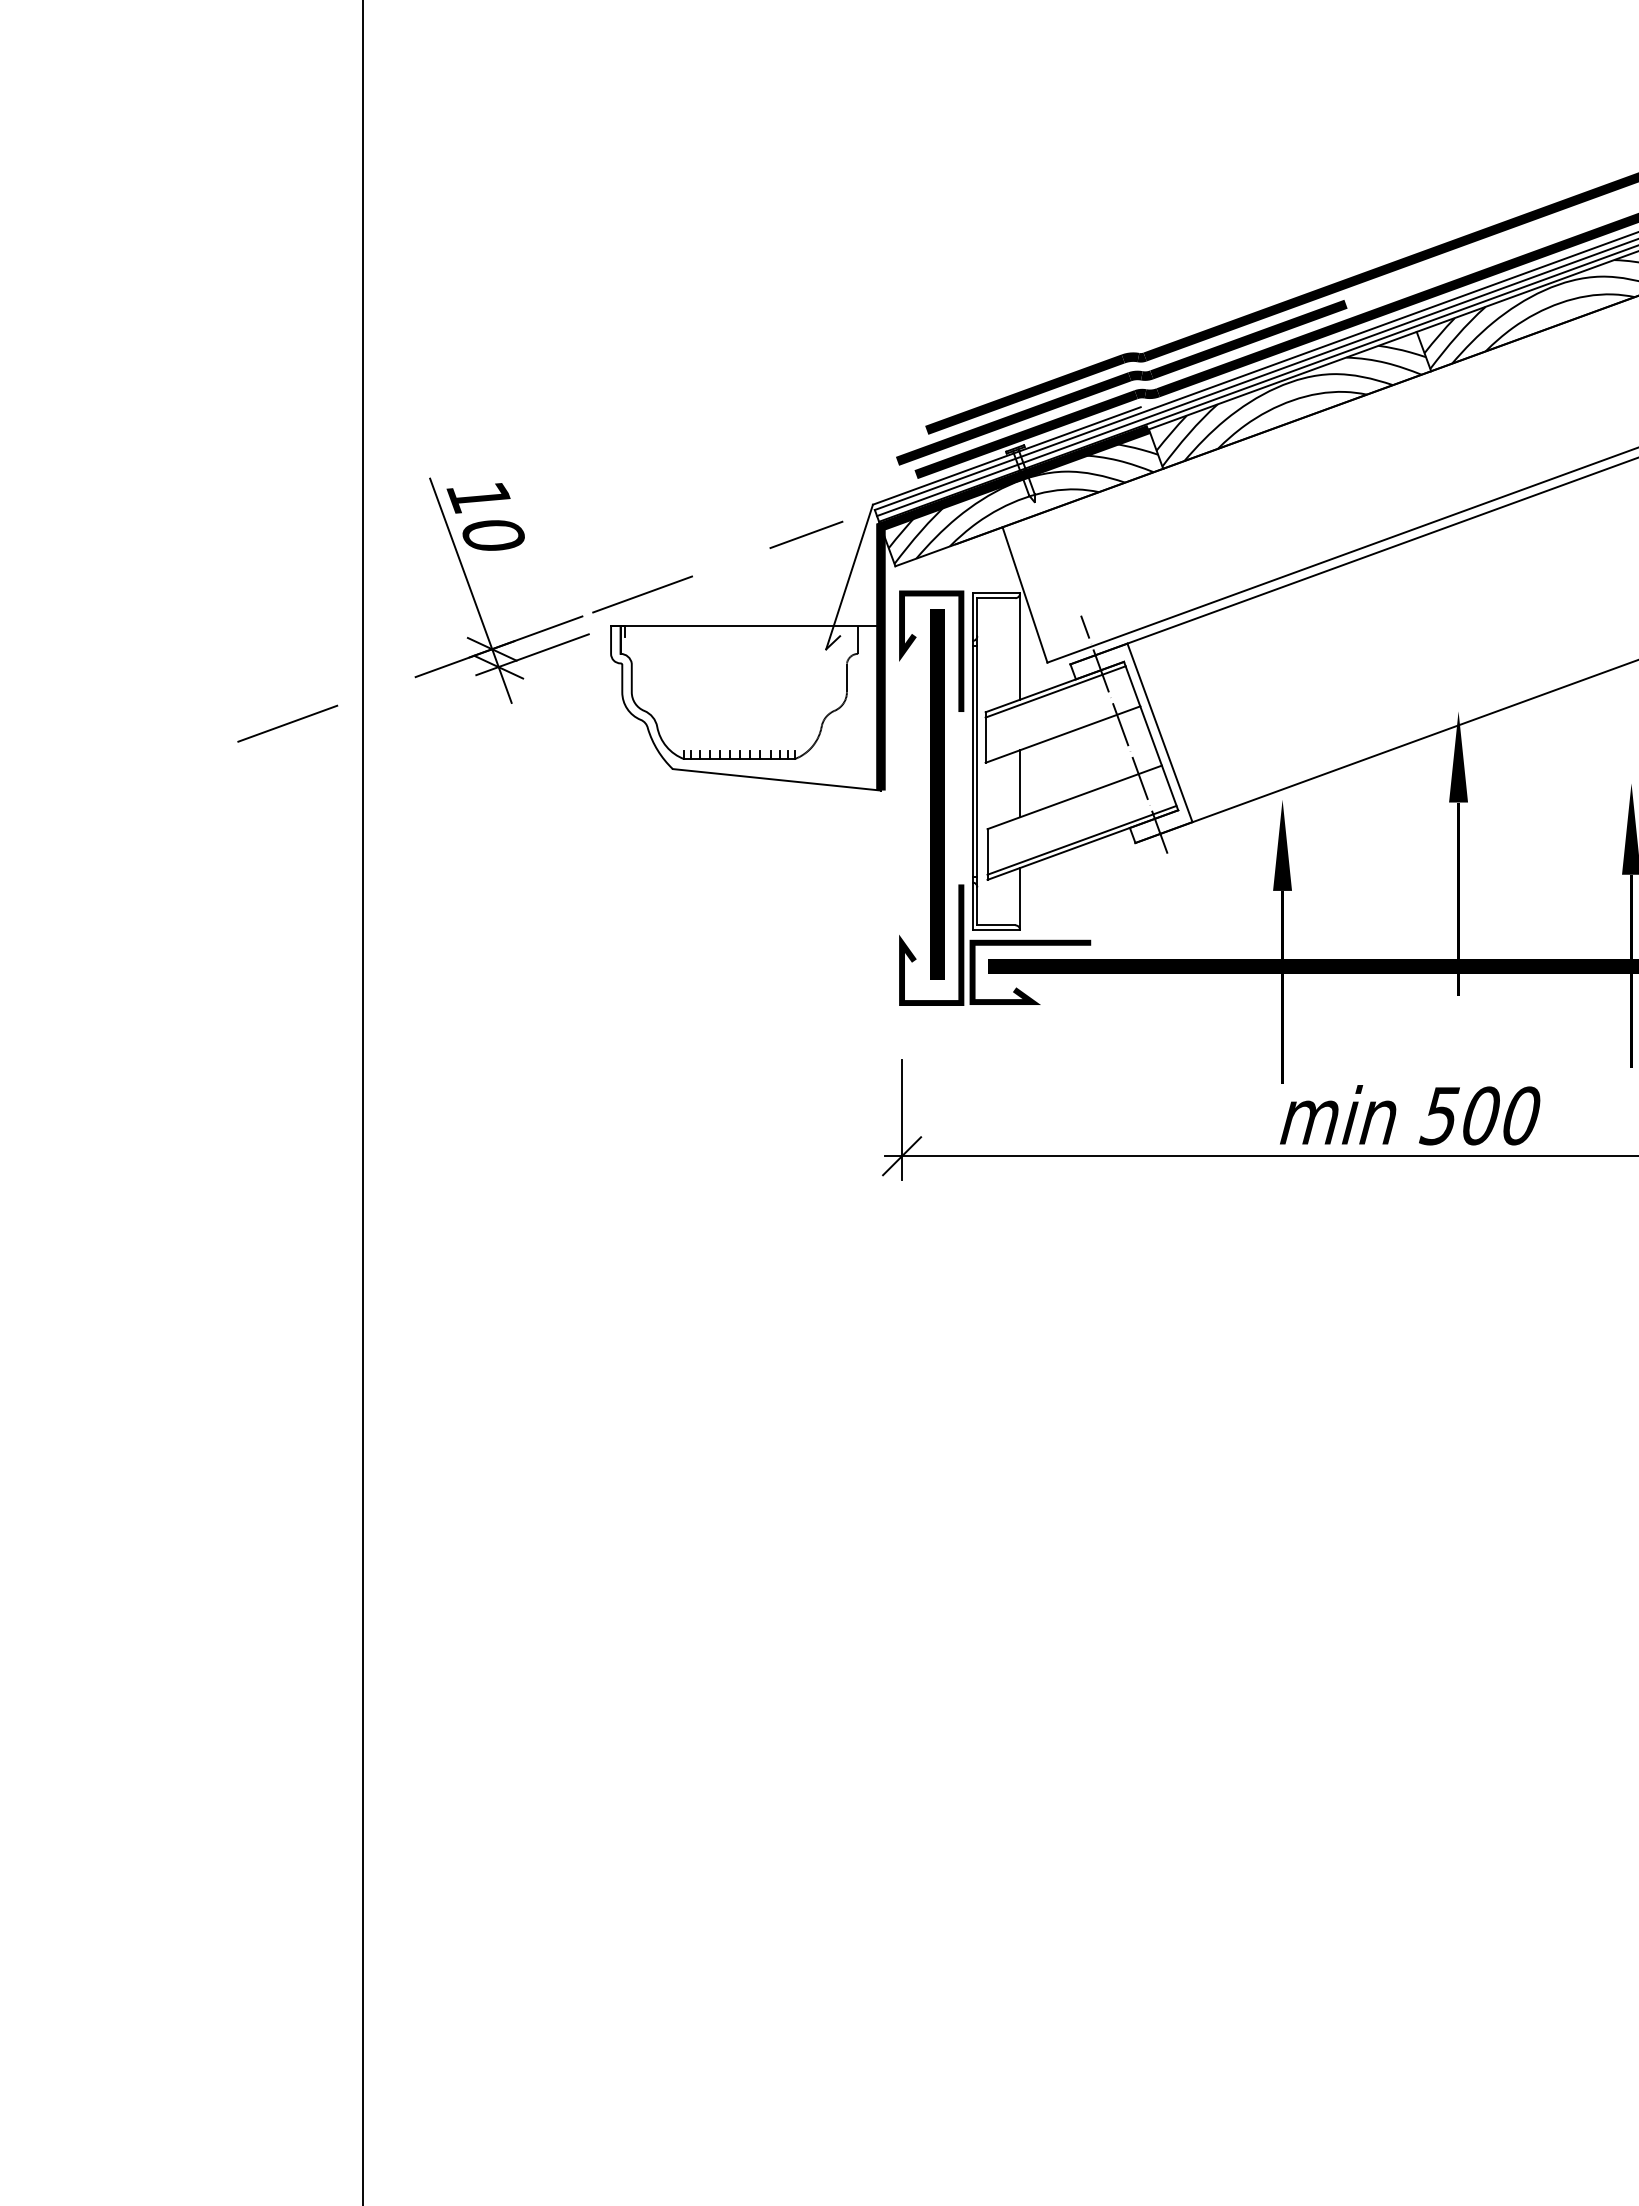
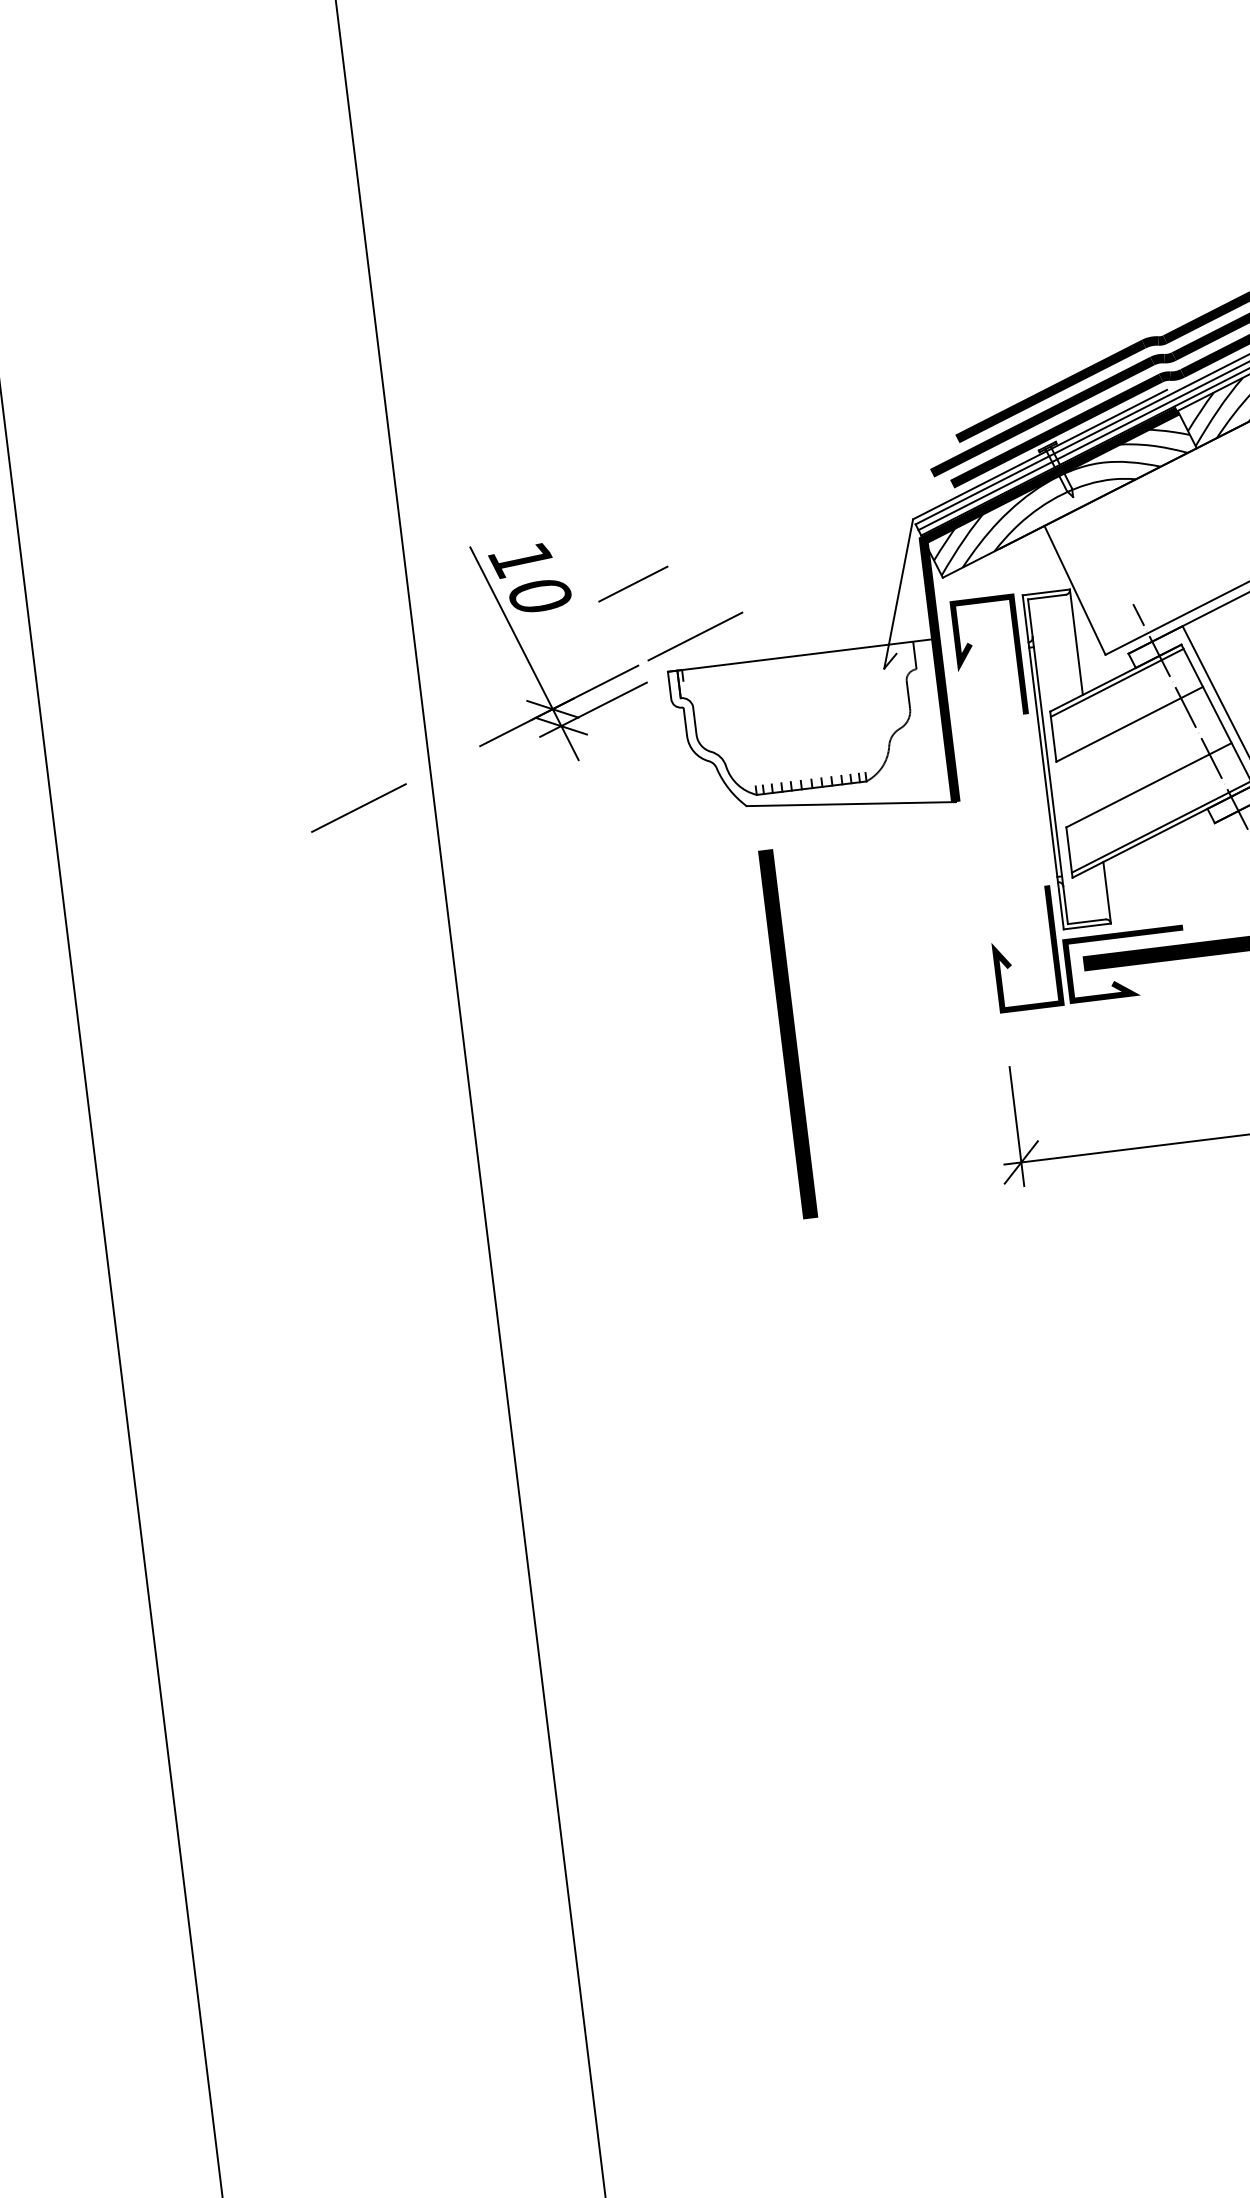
line: (806, 534) -> (633, 583), moved
line: (1020, 783) -> (1093, 778), removed
line: (937, 794) -> (788, 1034), moved

